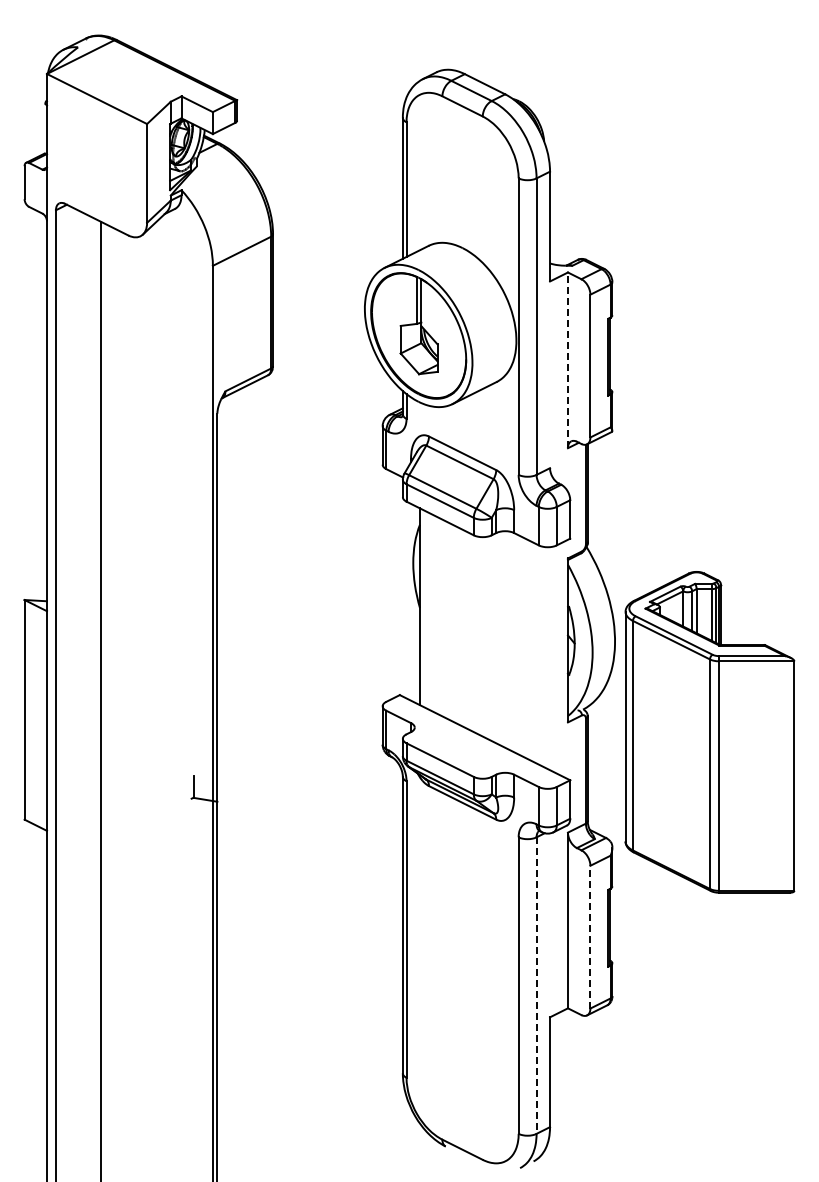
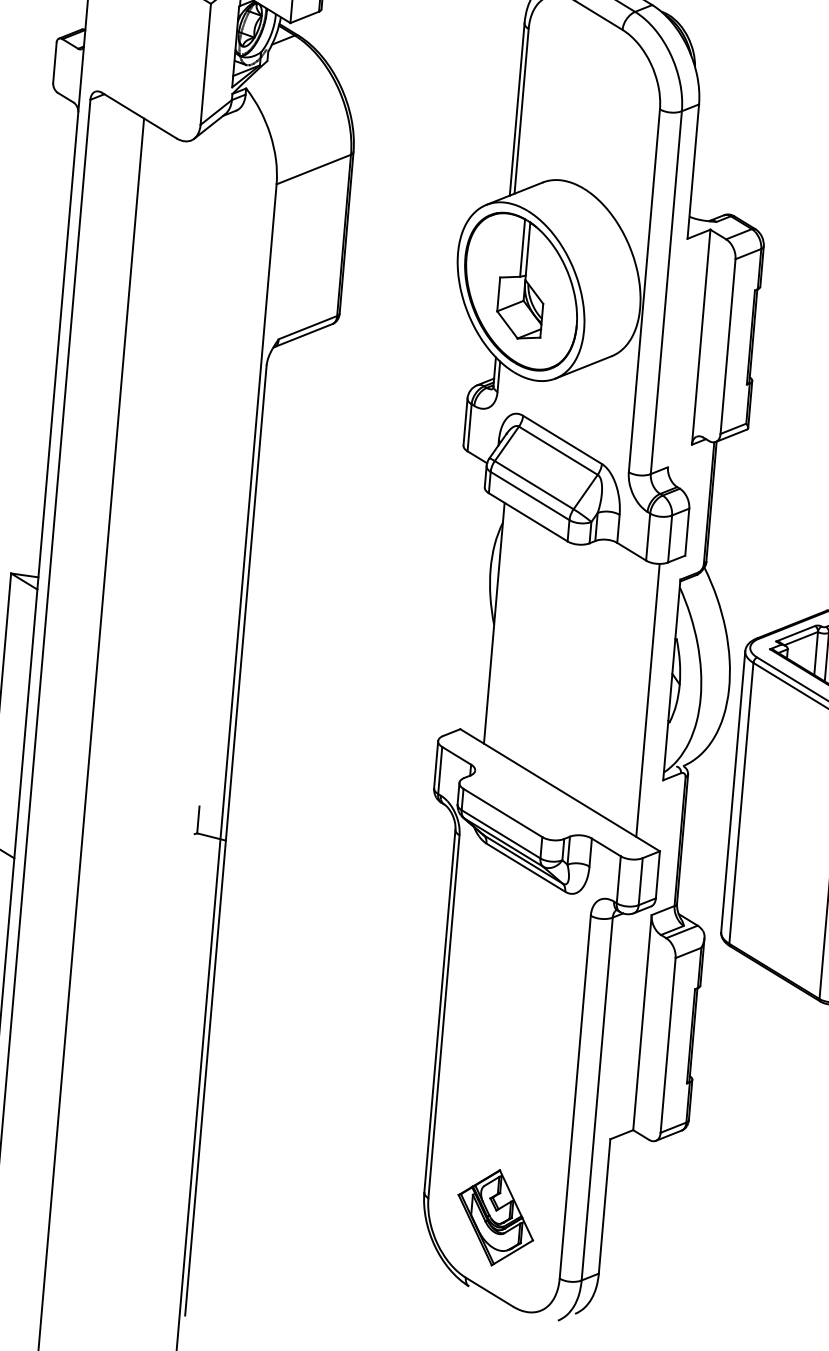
line: (567, 360) -> (700, 337), dashed -> solid
line: (550, 658) -> (648, 700), added
line: (590, 936) -> (668, 1044), dashed -> solid
line: (536, 986) -> (597, 1100), dashed -> solid
part: (462, 1088) -> (495, 1217), added

